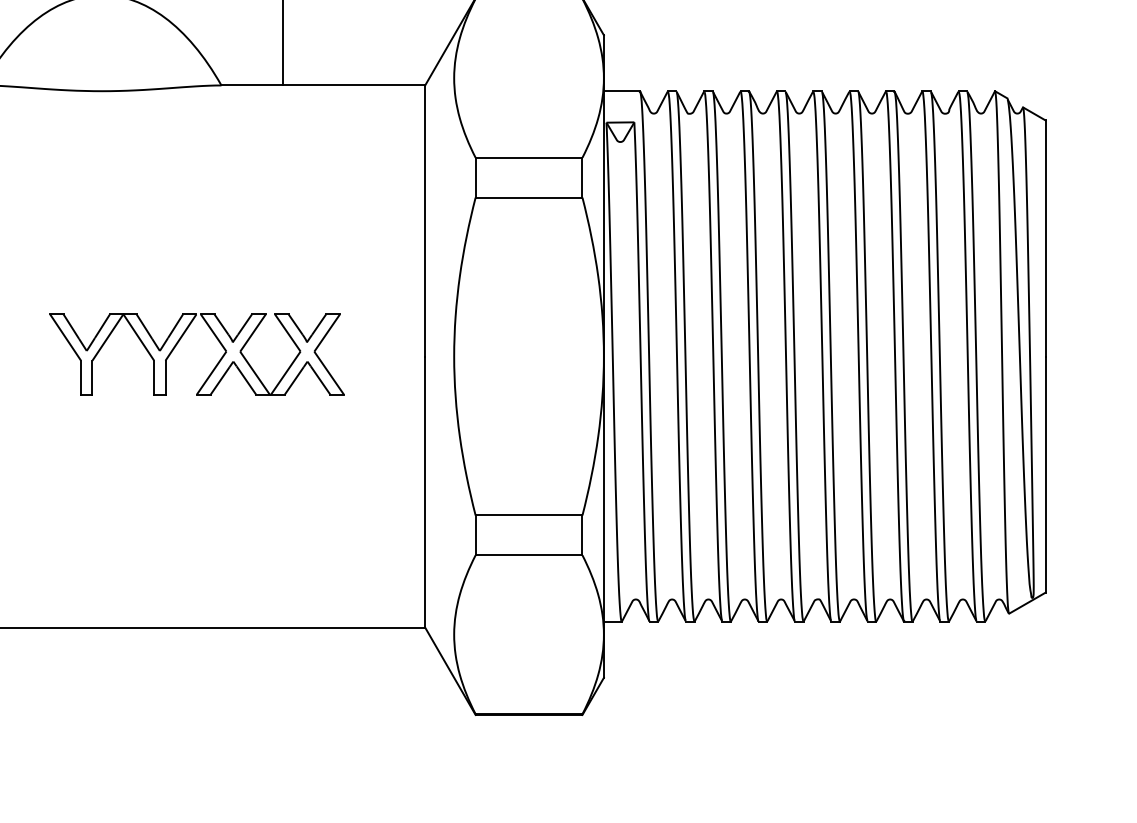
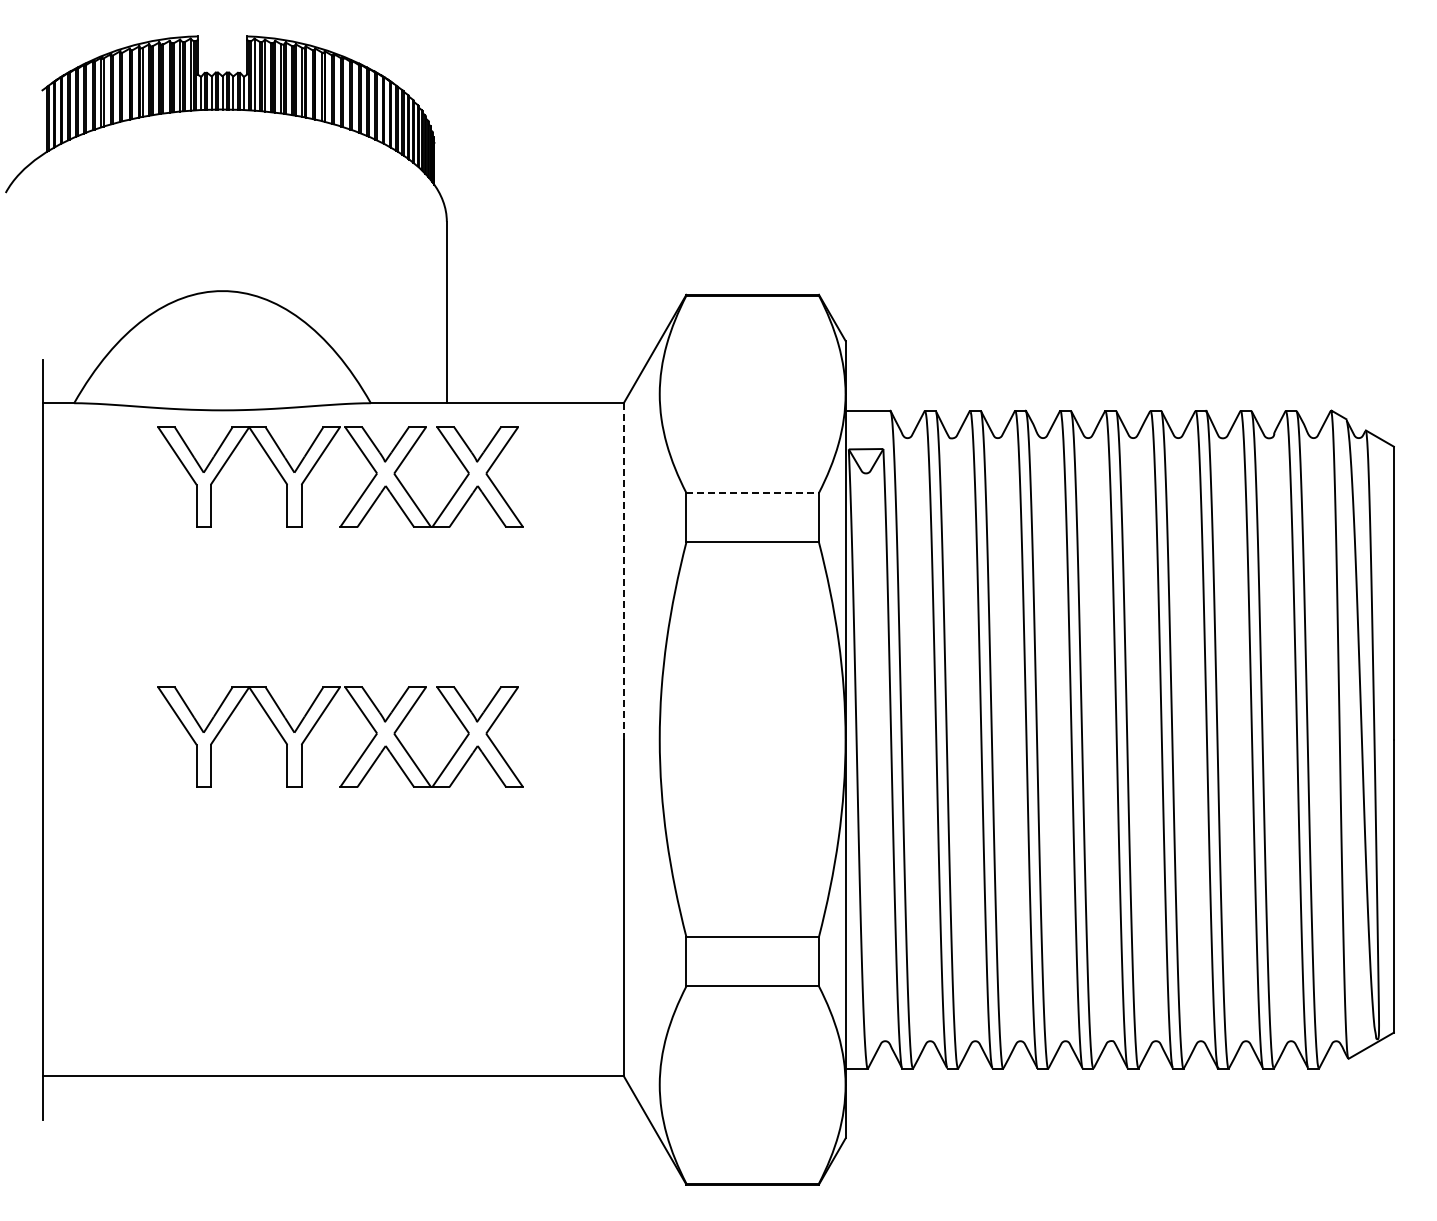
part: (179, 132) -> (318, 461), added
line: (529, 157) -> (753, 492), solid -> dashed
line: (424, 220) -> (623, 570), solid -> dashed

